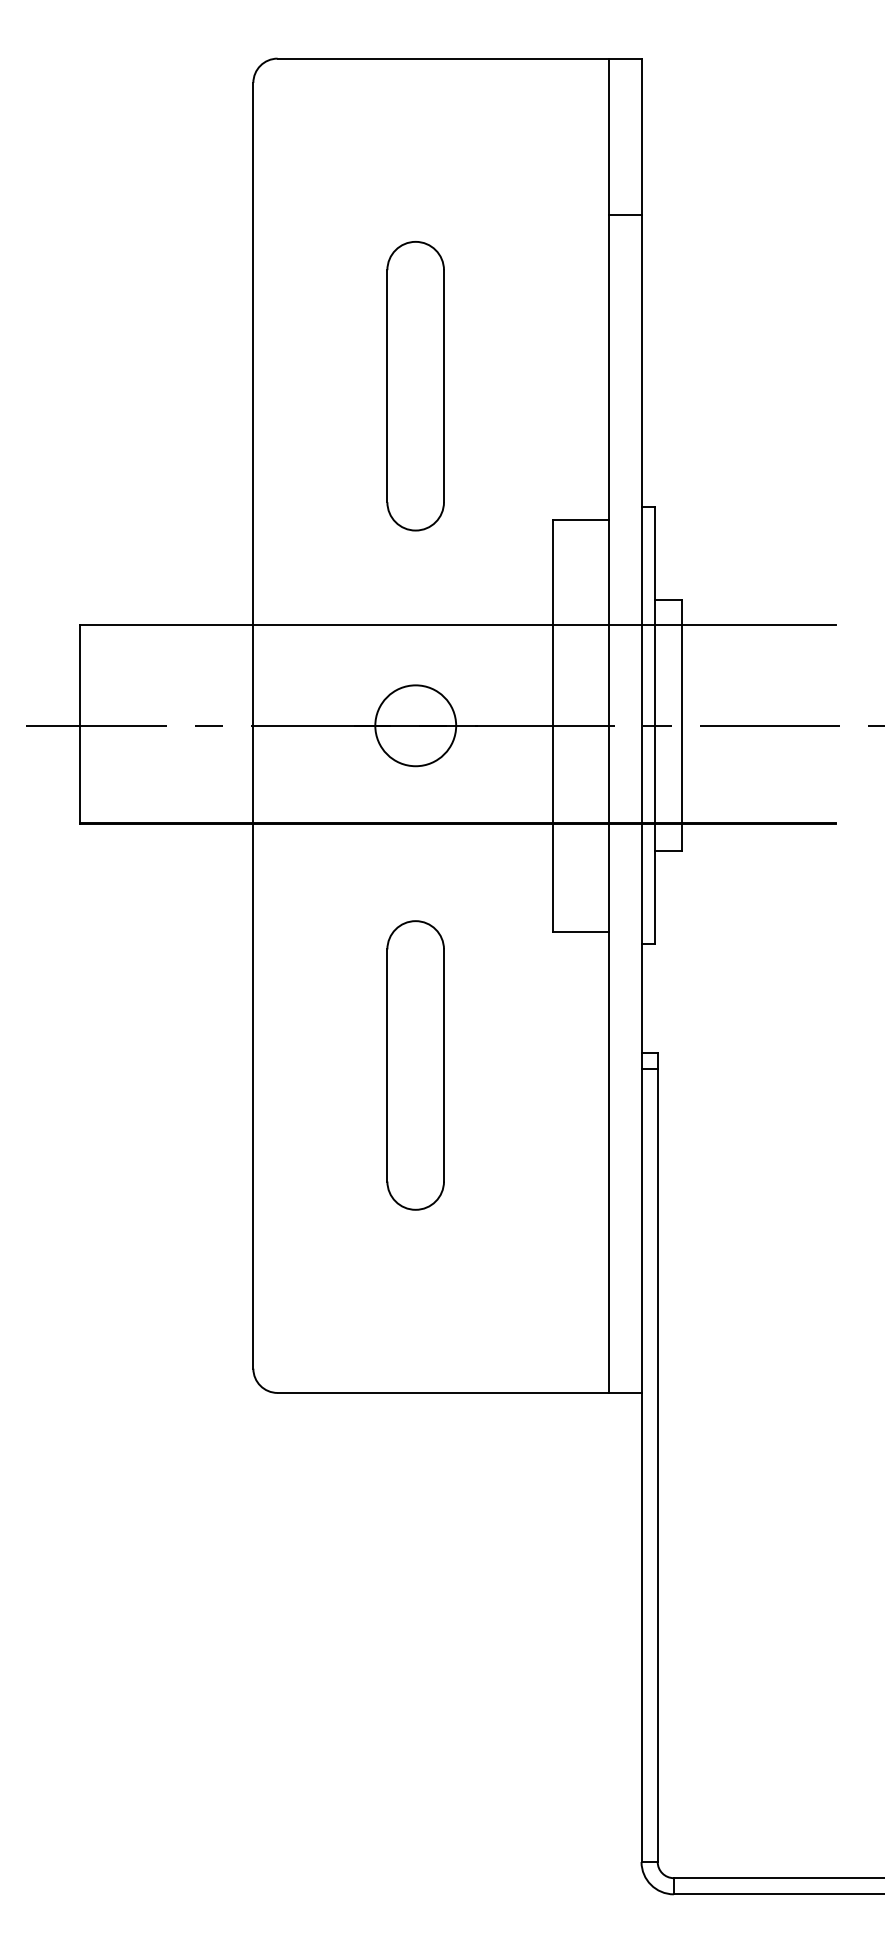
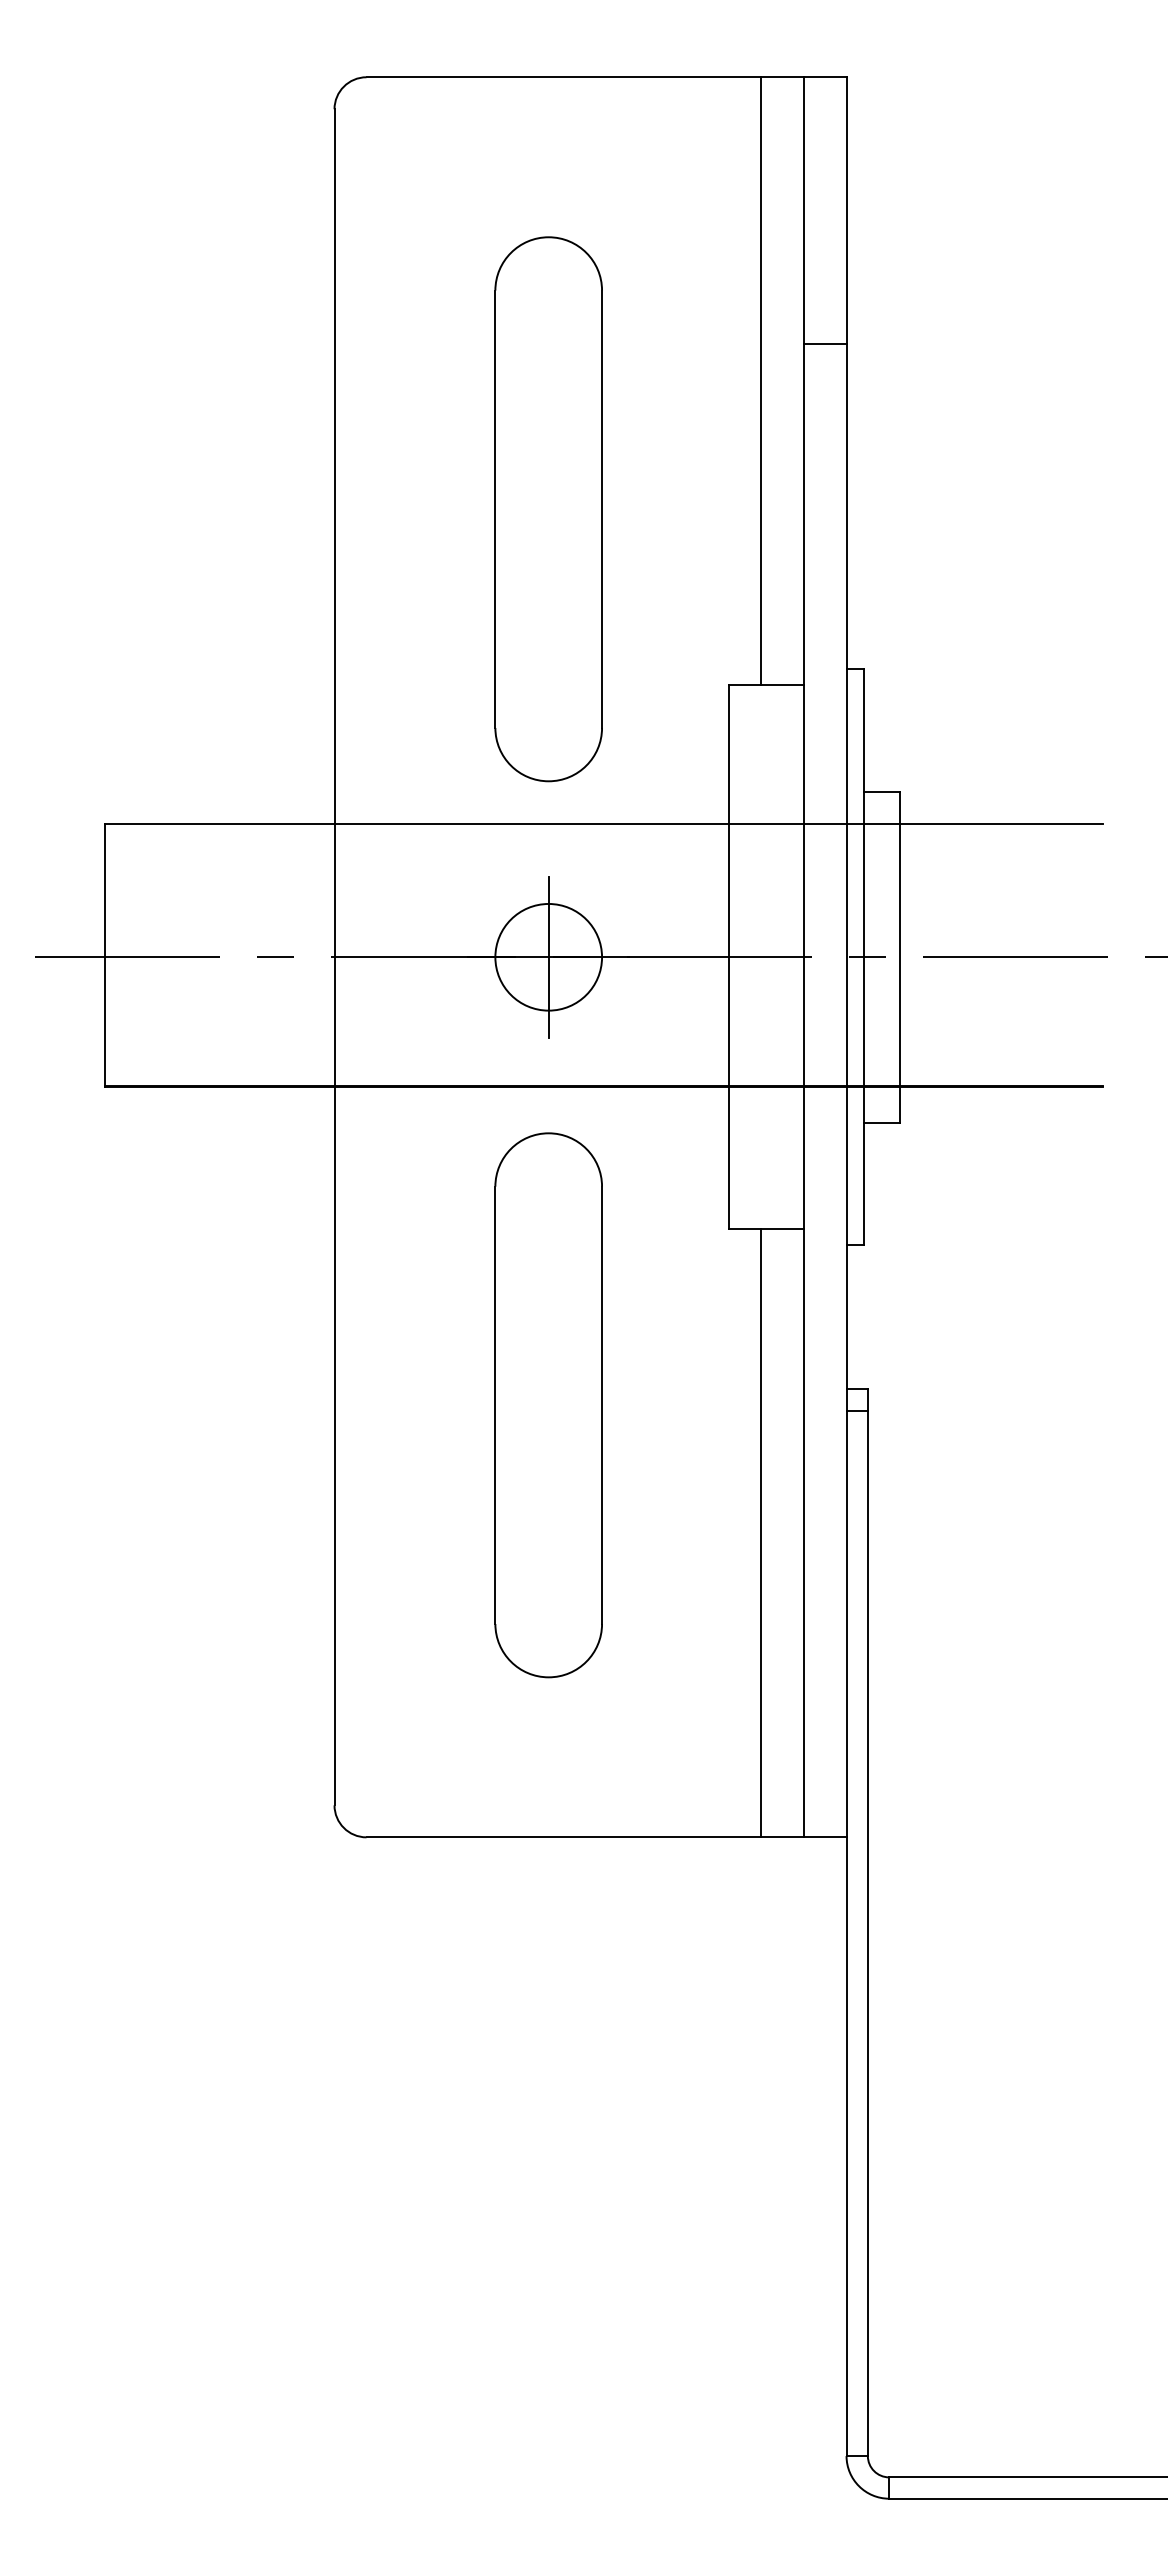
line: (624, 214) -> (824, 343), moved
line: (577, 289) -> (761, 381), added
part: (415, 386) -> (548, 509), size x1.43
line: (415, 725) -> (548, 957), added
part: (415, 1065) -> (548, 1405), size x1.43
line: (577, 1162) -> (761, 1533), added

